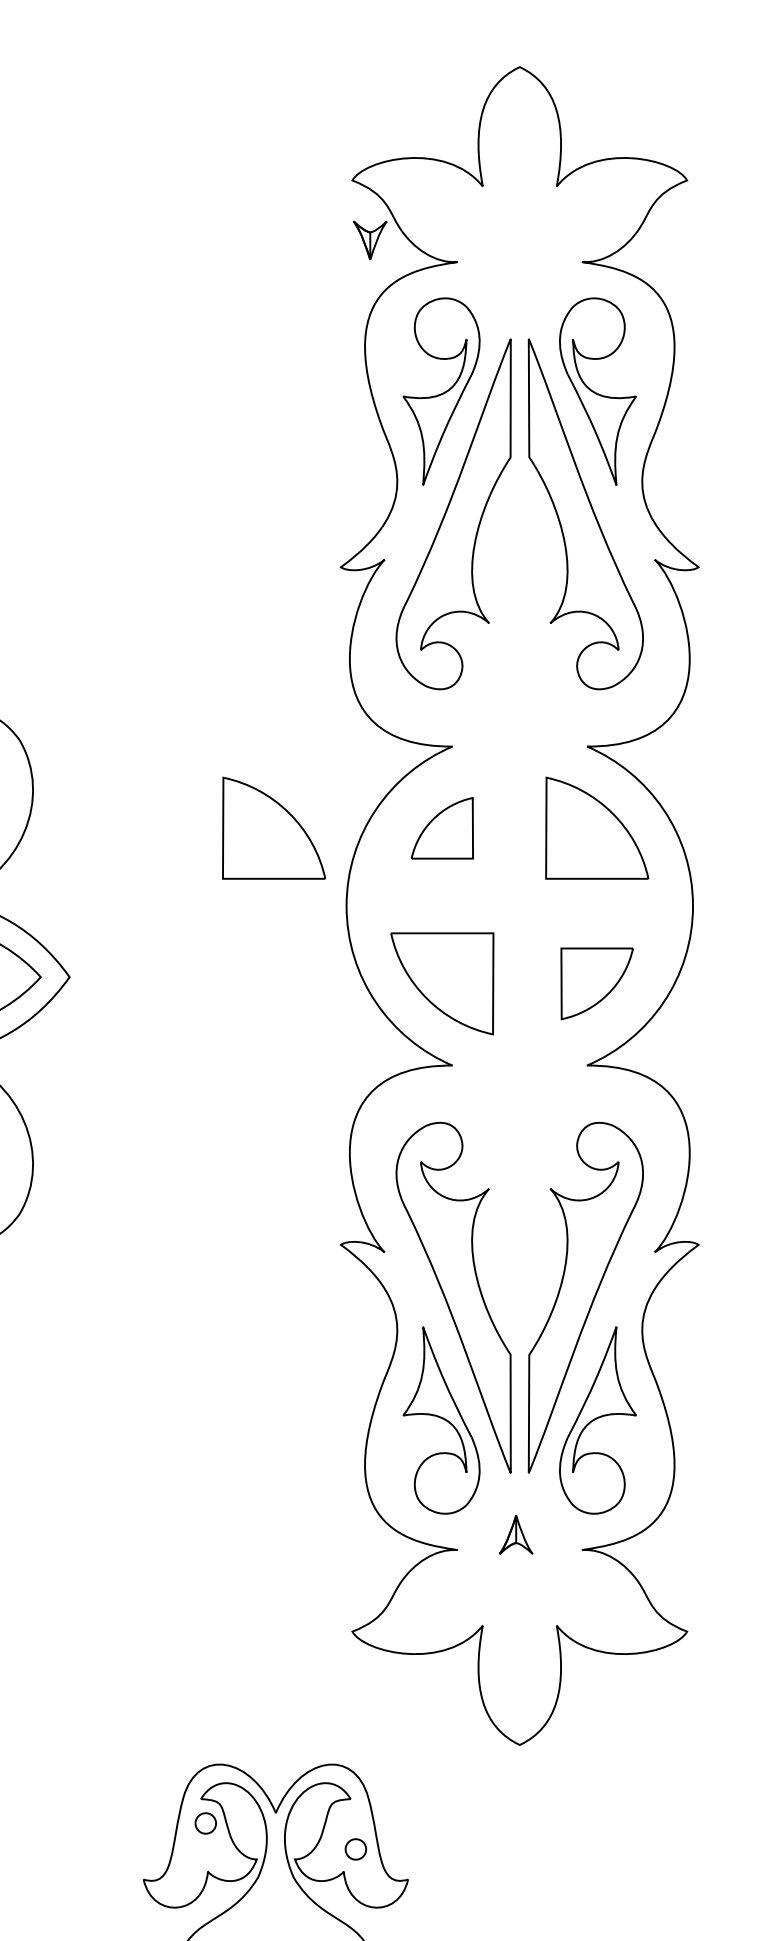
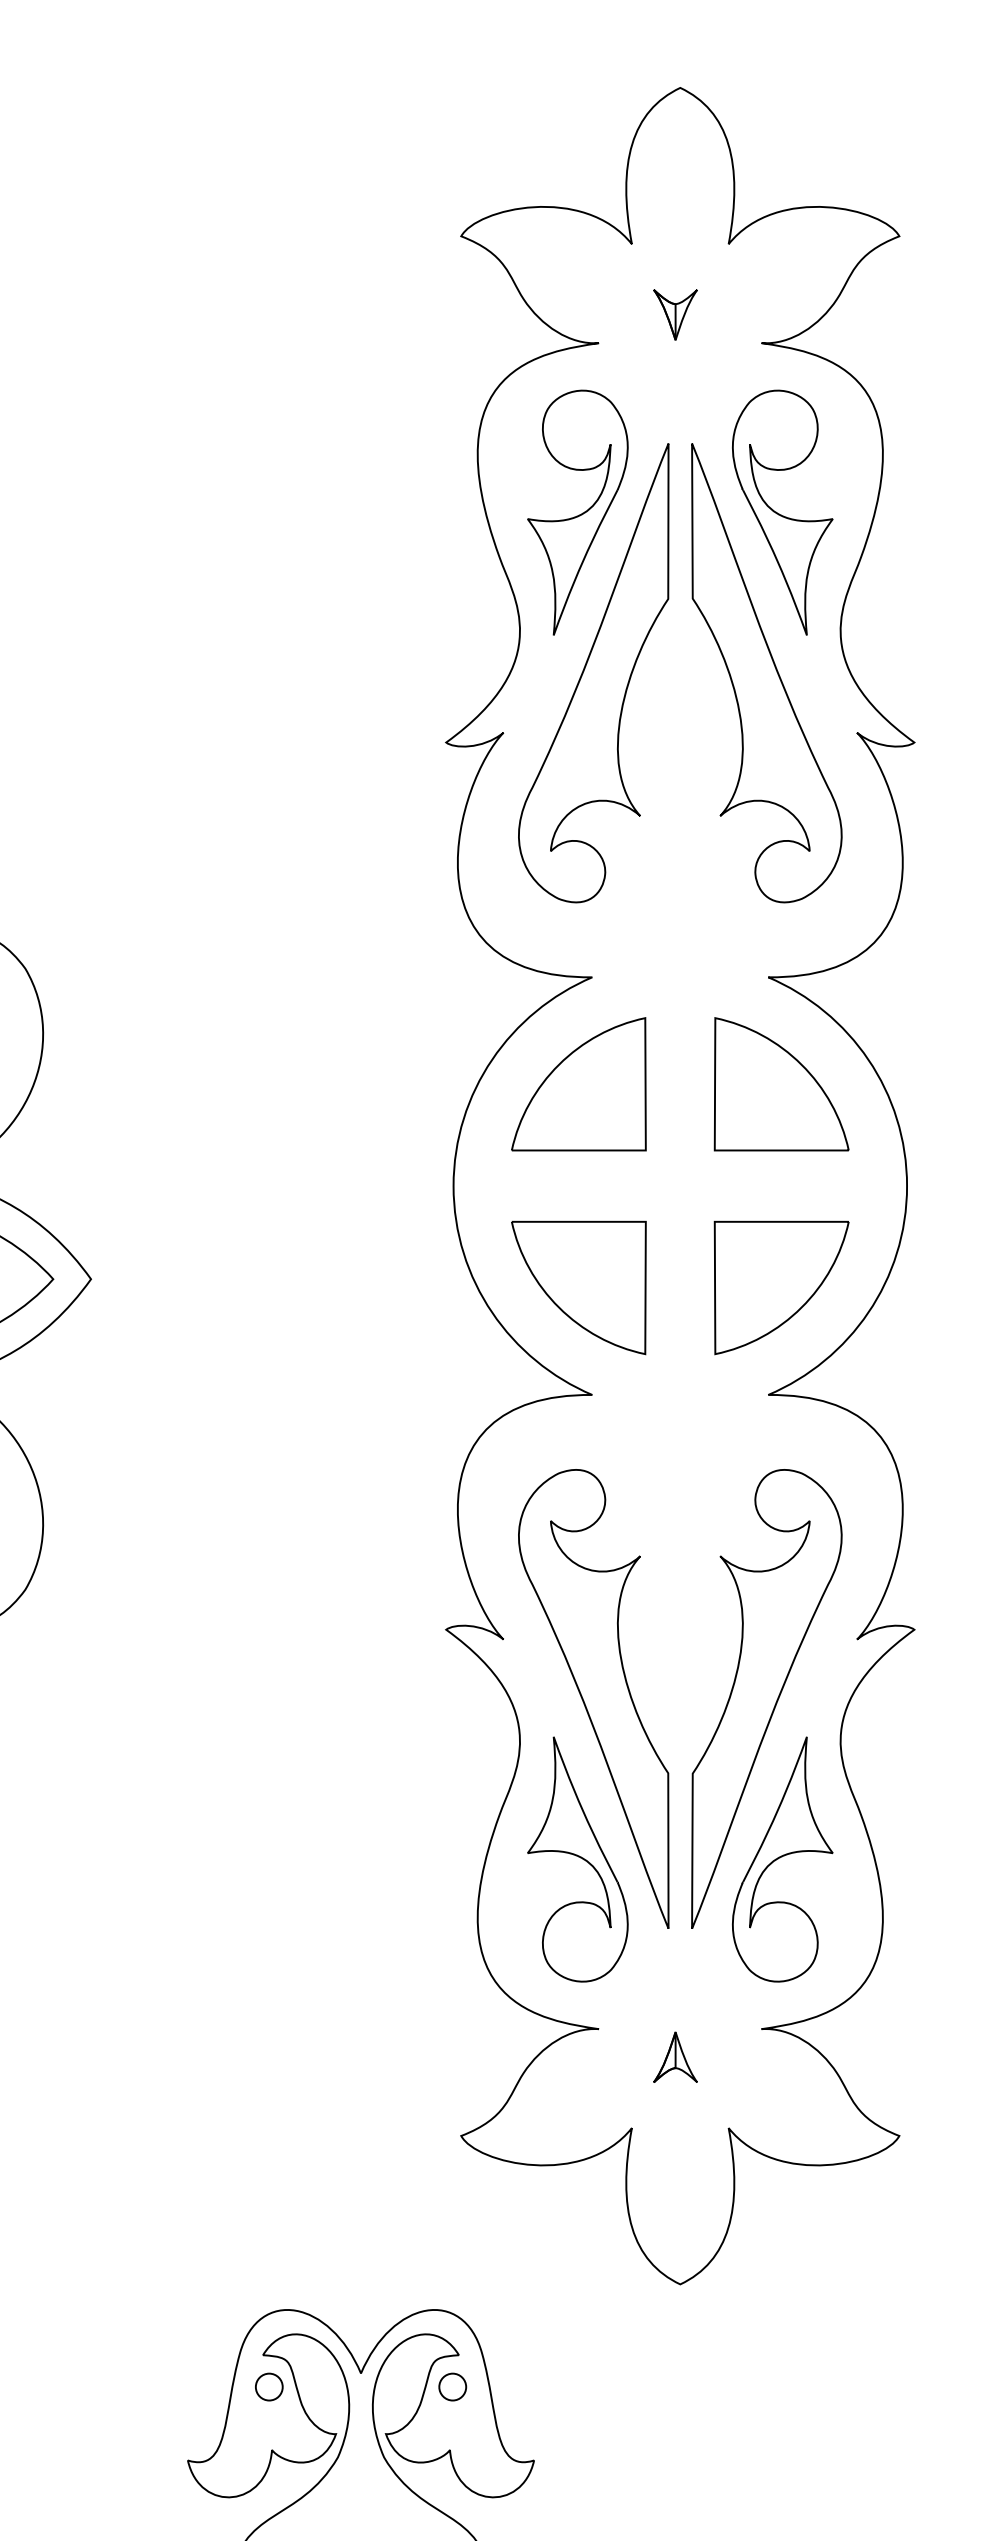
part: (370, 240) -> (675, 314), moved
part: (273, 828) -> (358, 1084), removed
part: (442, 828) -> (578, 1084), size x1.67
part: (597, 983) -> (781, 1287), size x1.43
part: (516, 1534) -> (675, 2056), moved
part: (355, 1848) -> (452, 2386), moved

